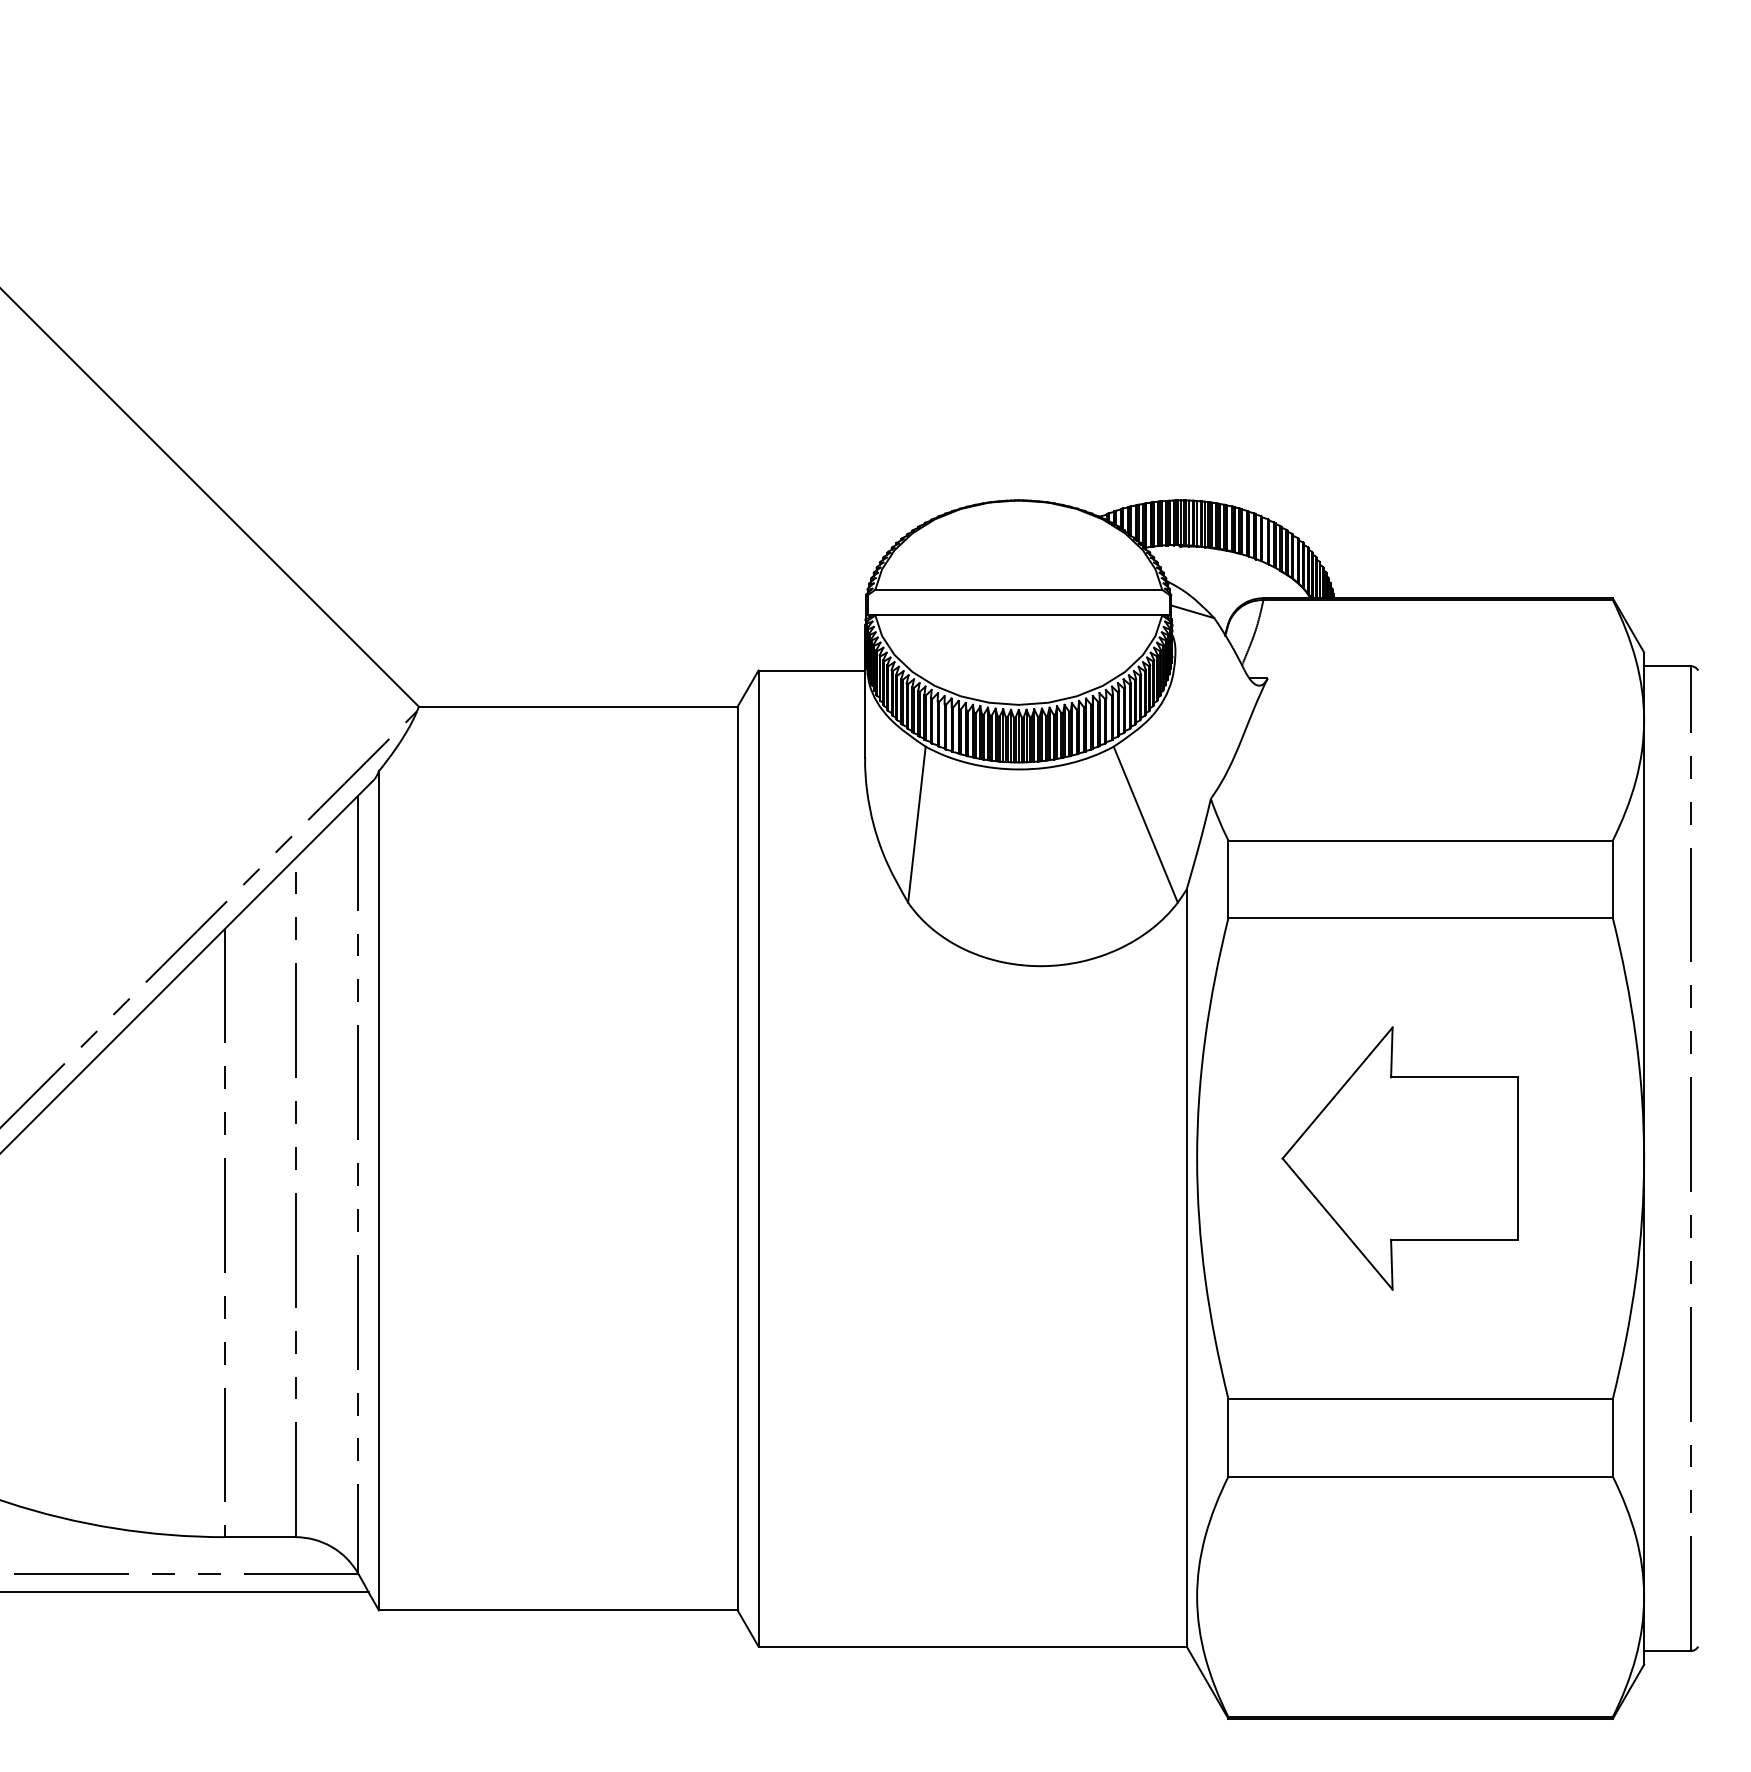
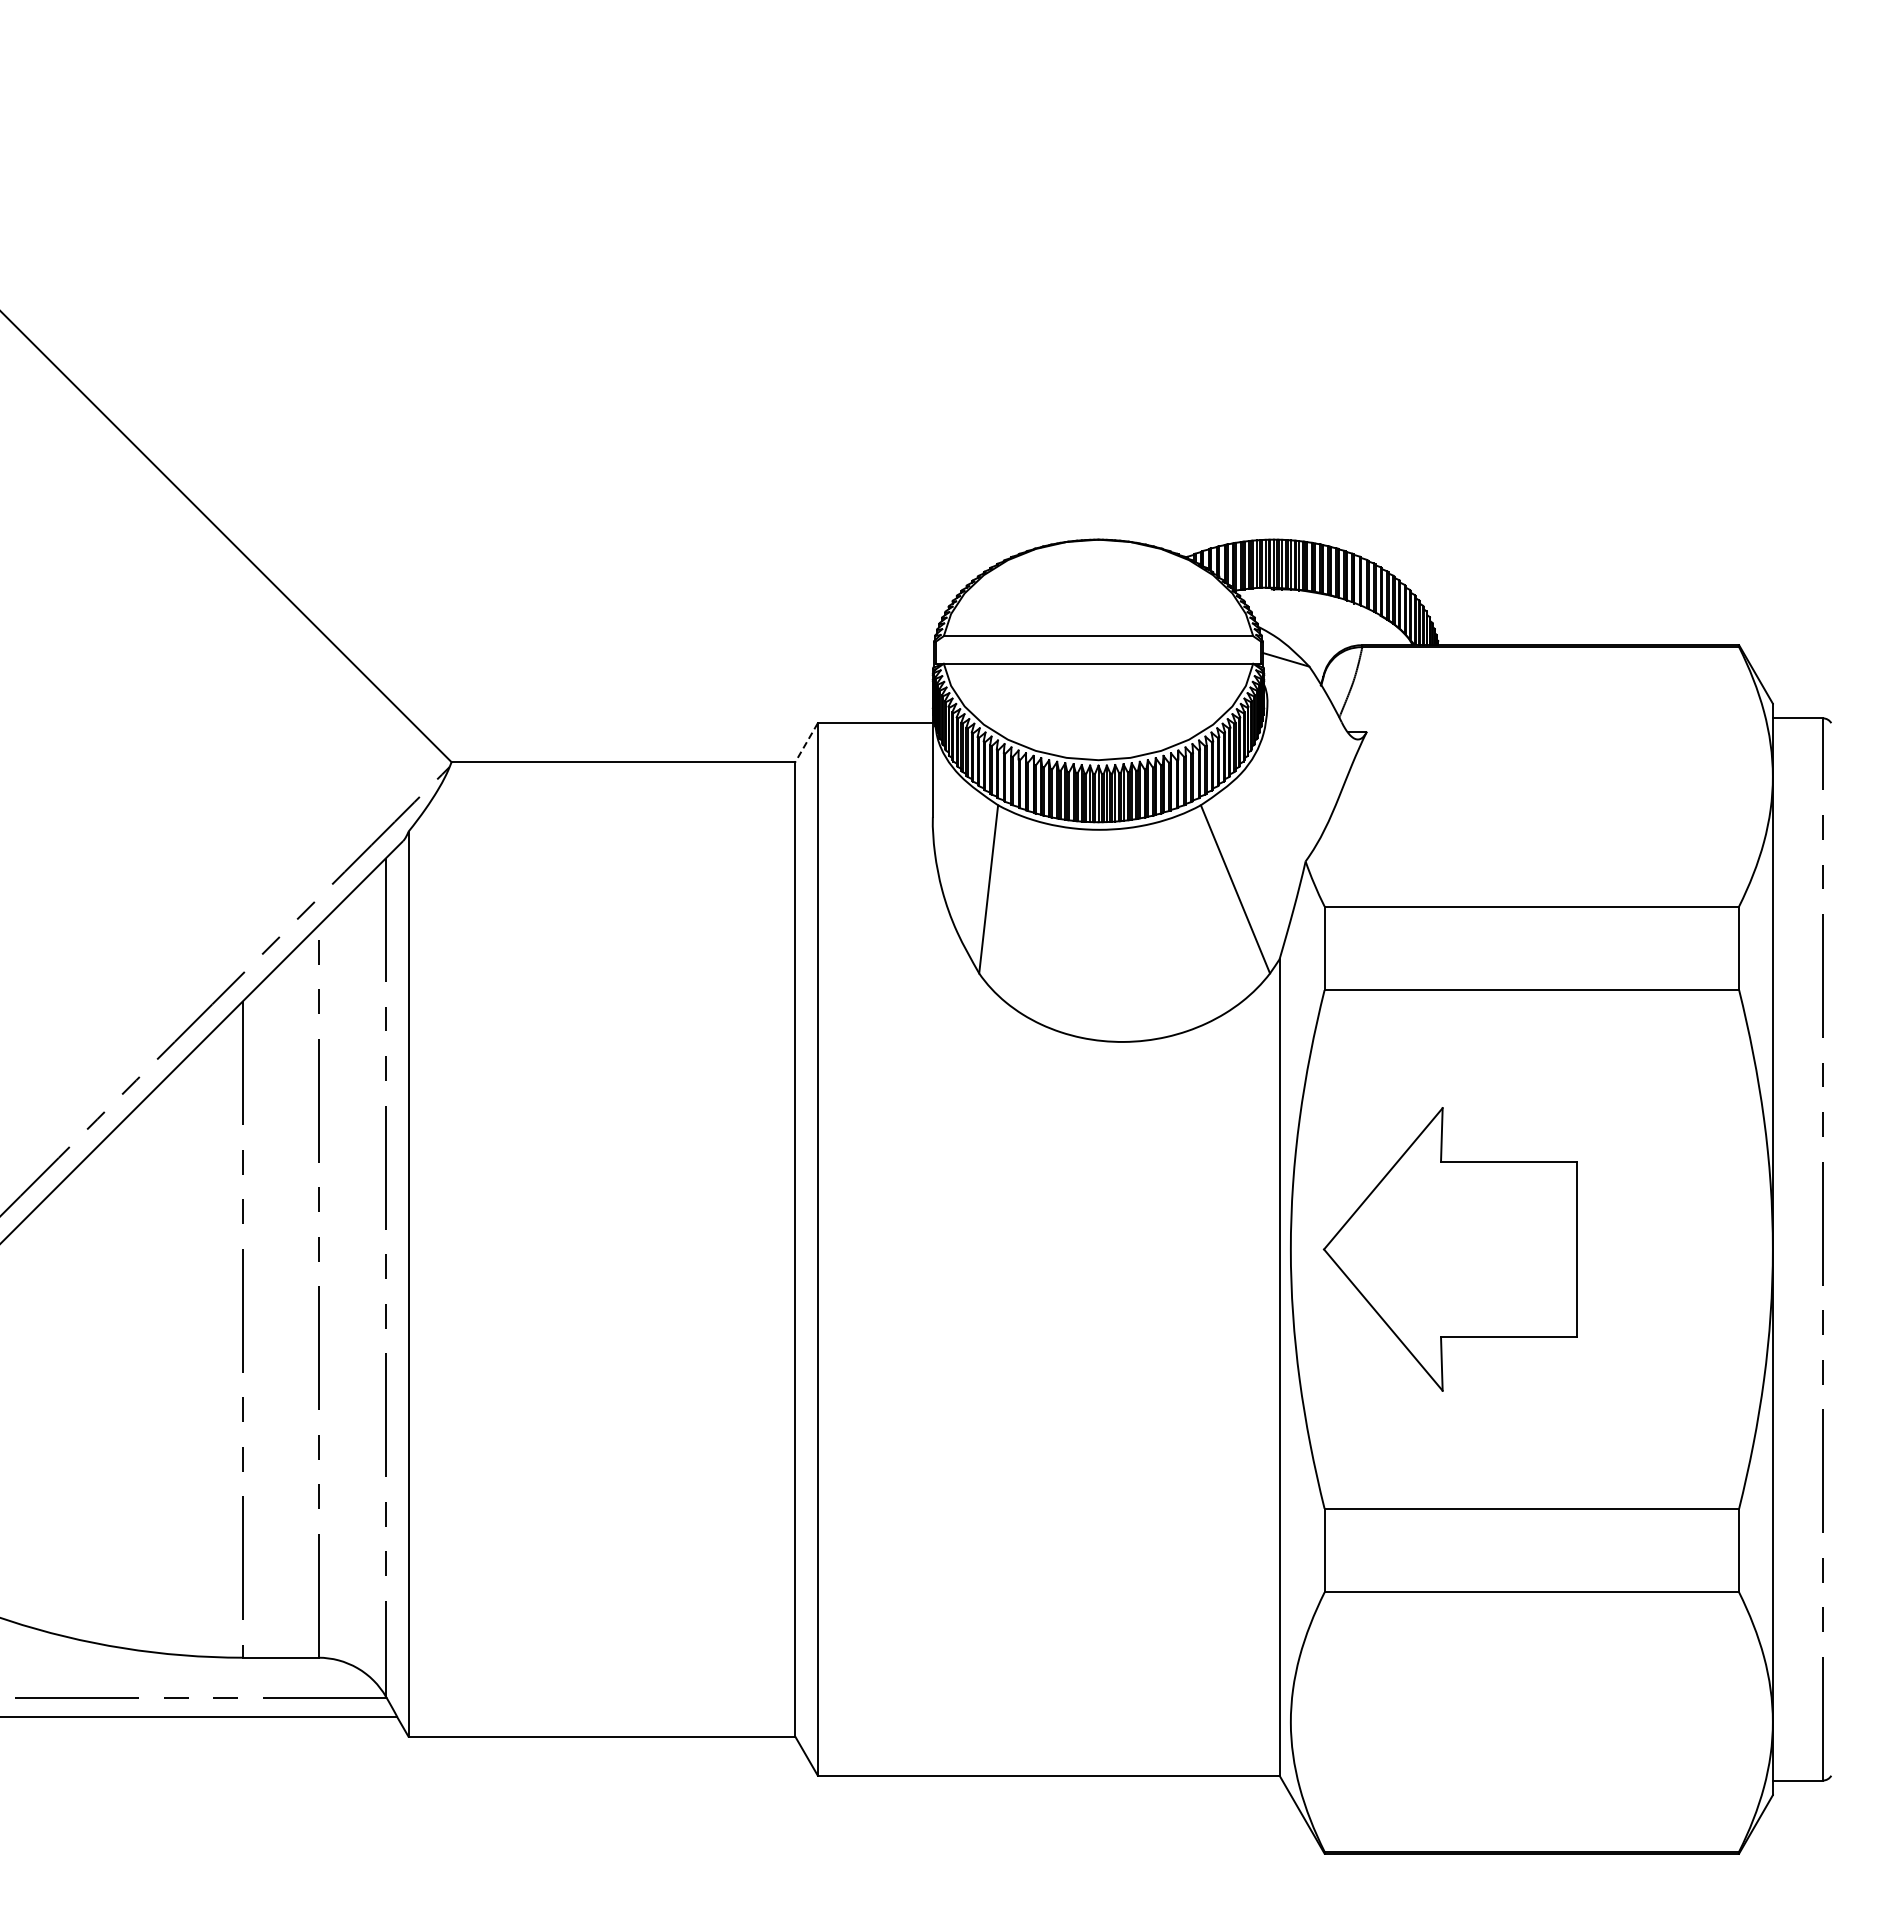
line: (747, 688) -> (806, 742), solid -> dashed
part: (1398, 1158) -> (1449, 1249), moved

